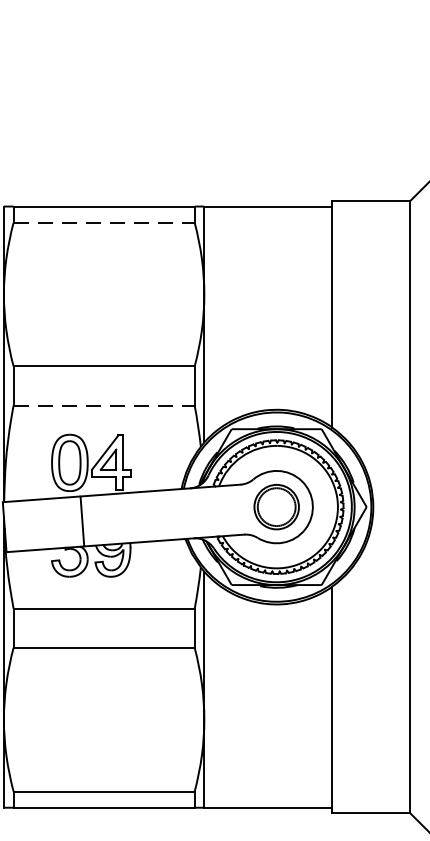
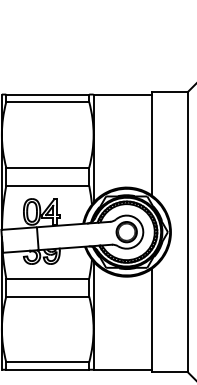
line: (105, 221) -> (48, 101), dashed -> solid
line: (105, 405) -> (48, 185), dashed -> solid

